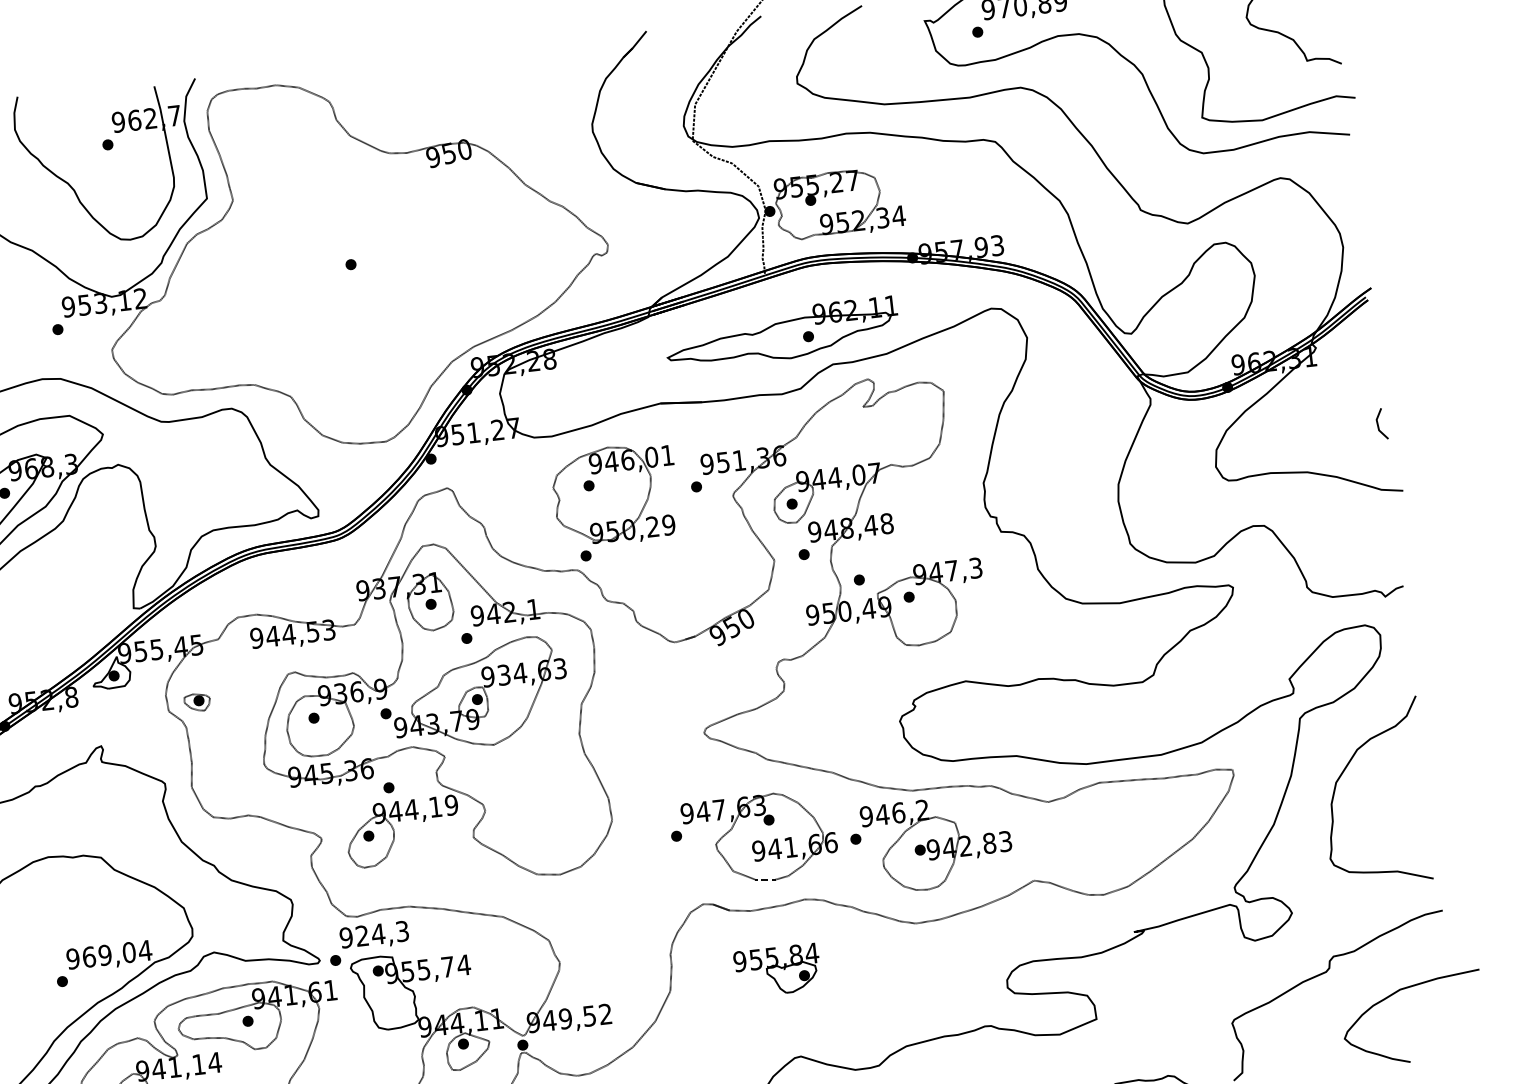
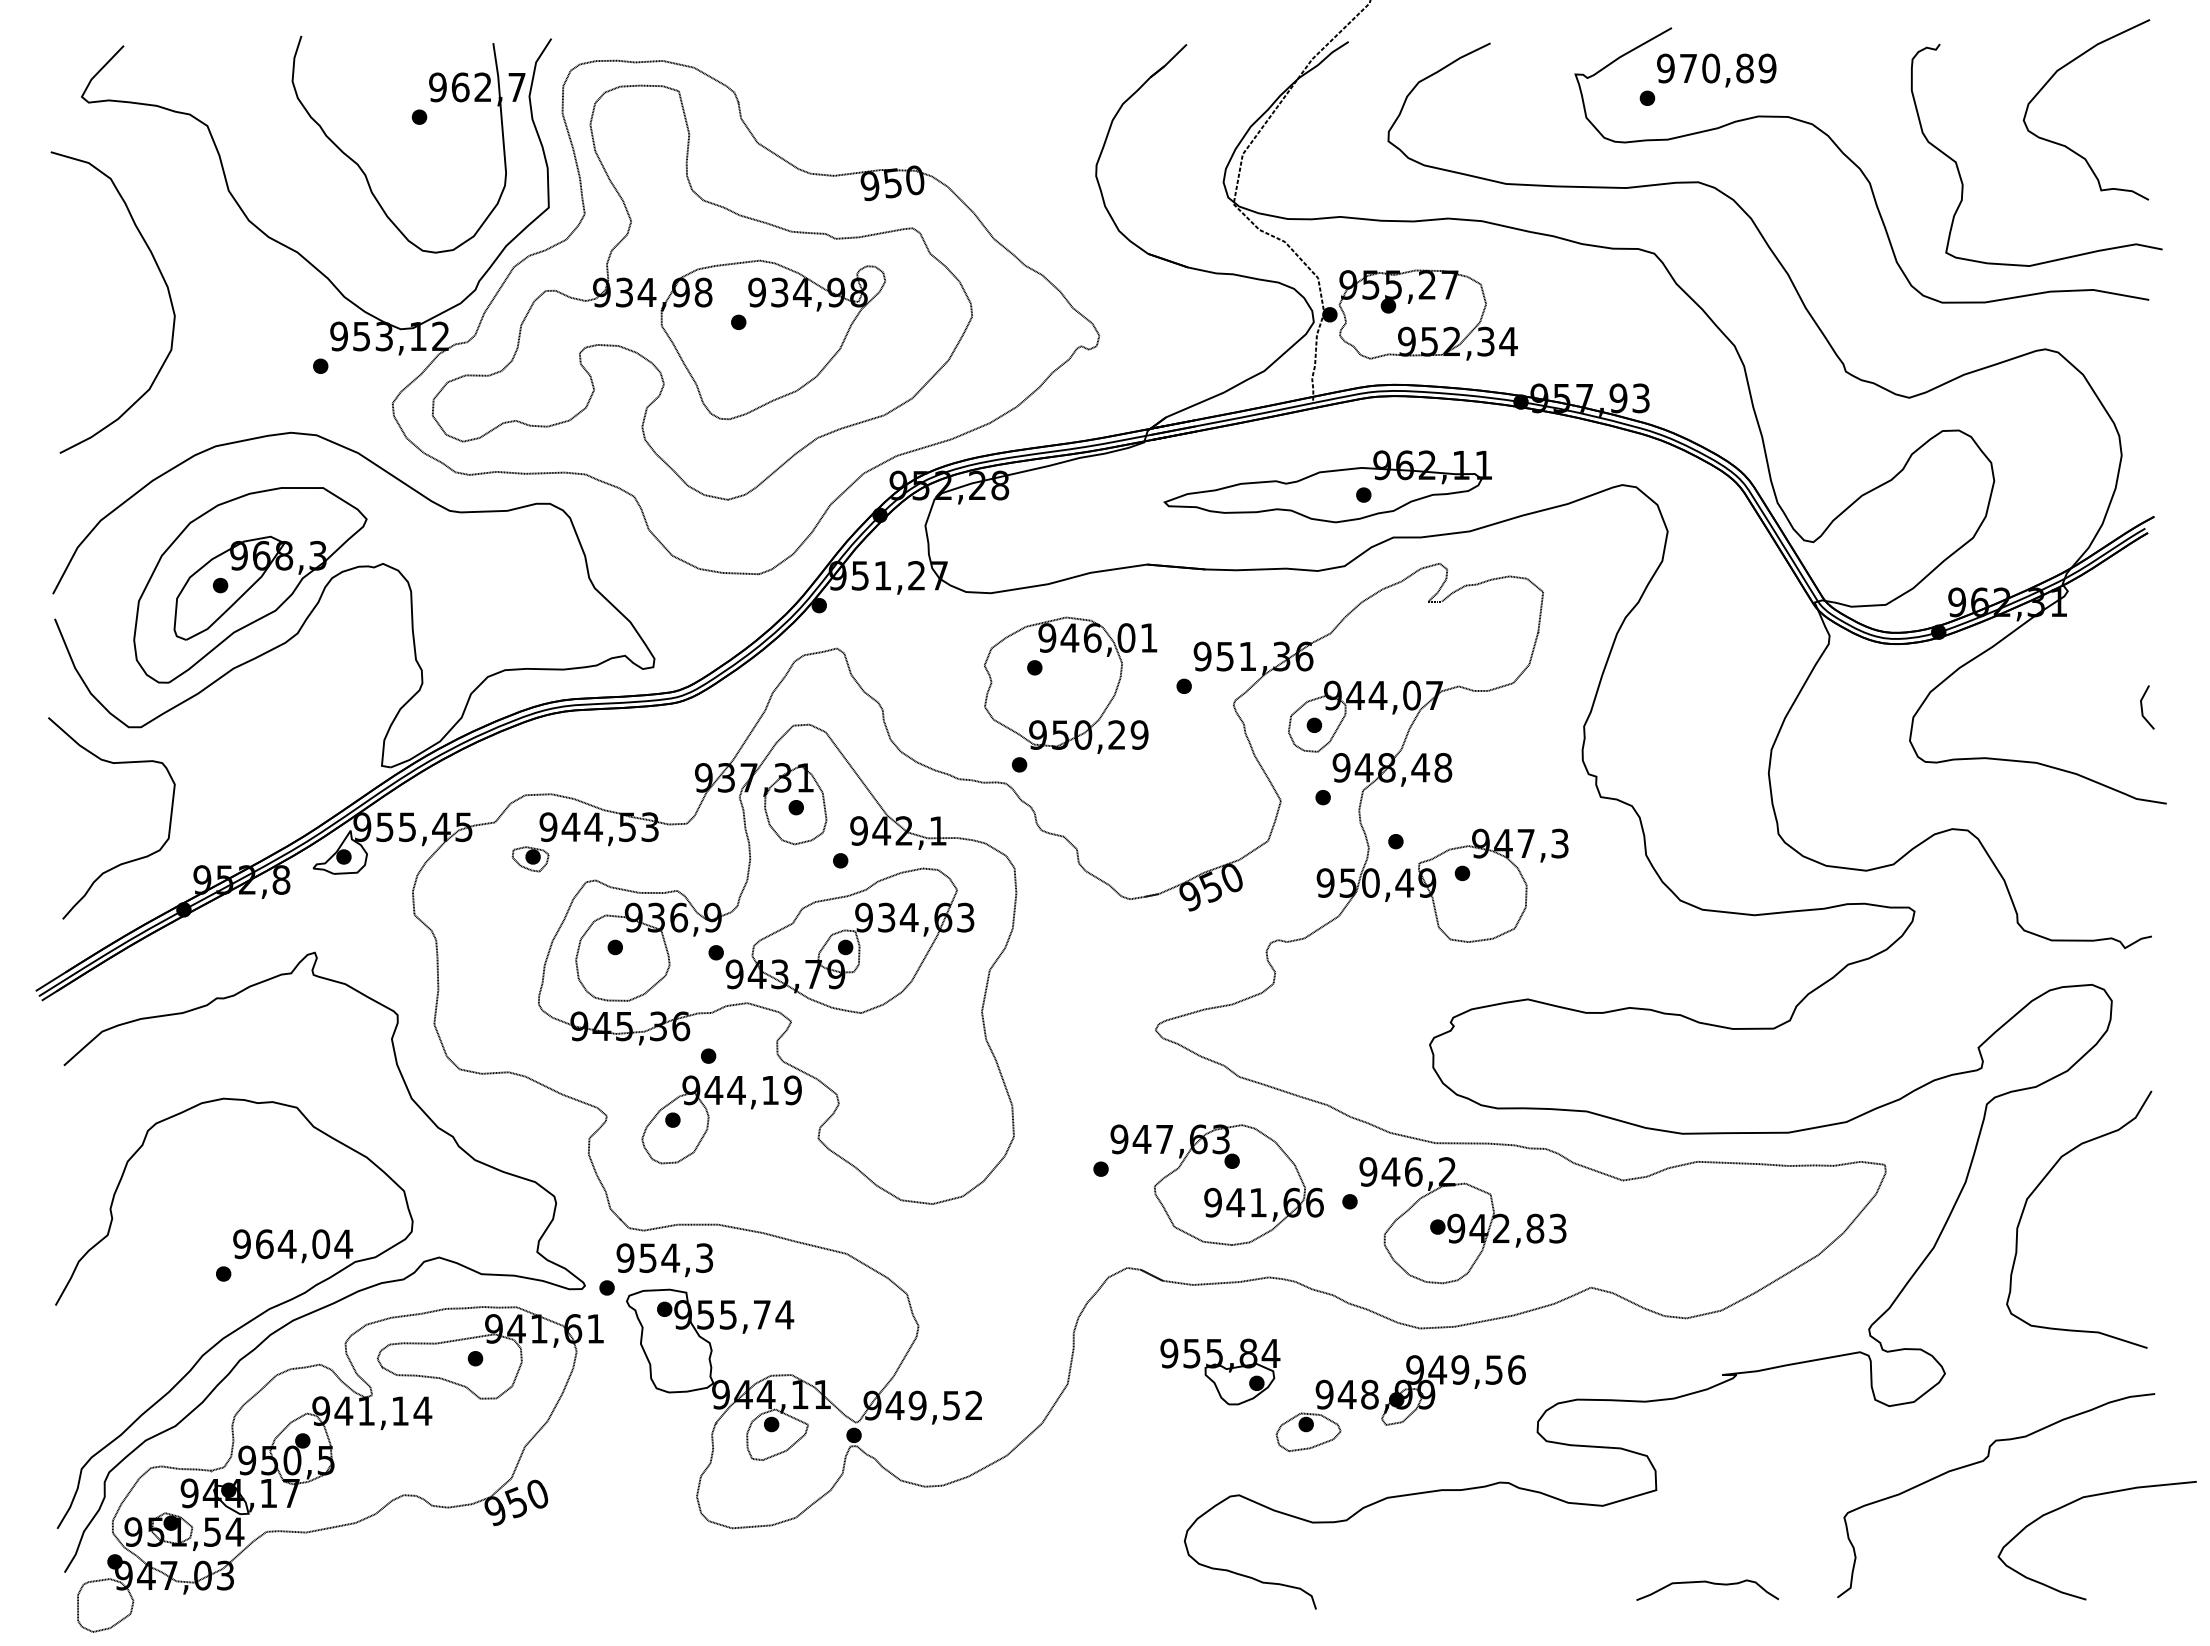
part: (322, 246) -> (702, 292), added
part: (197, 702) -> (530, 859), moved
text: (361, 936) -> (647, 1258), 924,3 -> 954,3
text: (104, 955) -> (286, 1244), 969,04 -> 964,04
part: (908, 978) -> (1400, 1403), added

